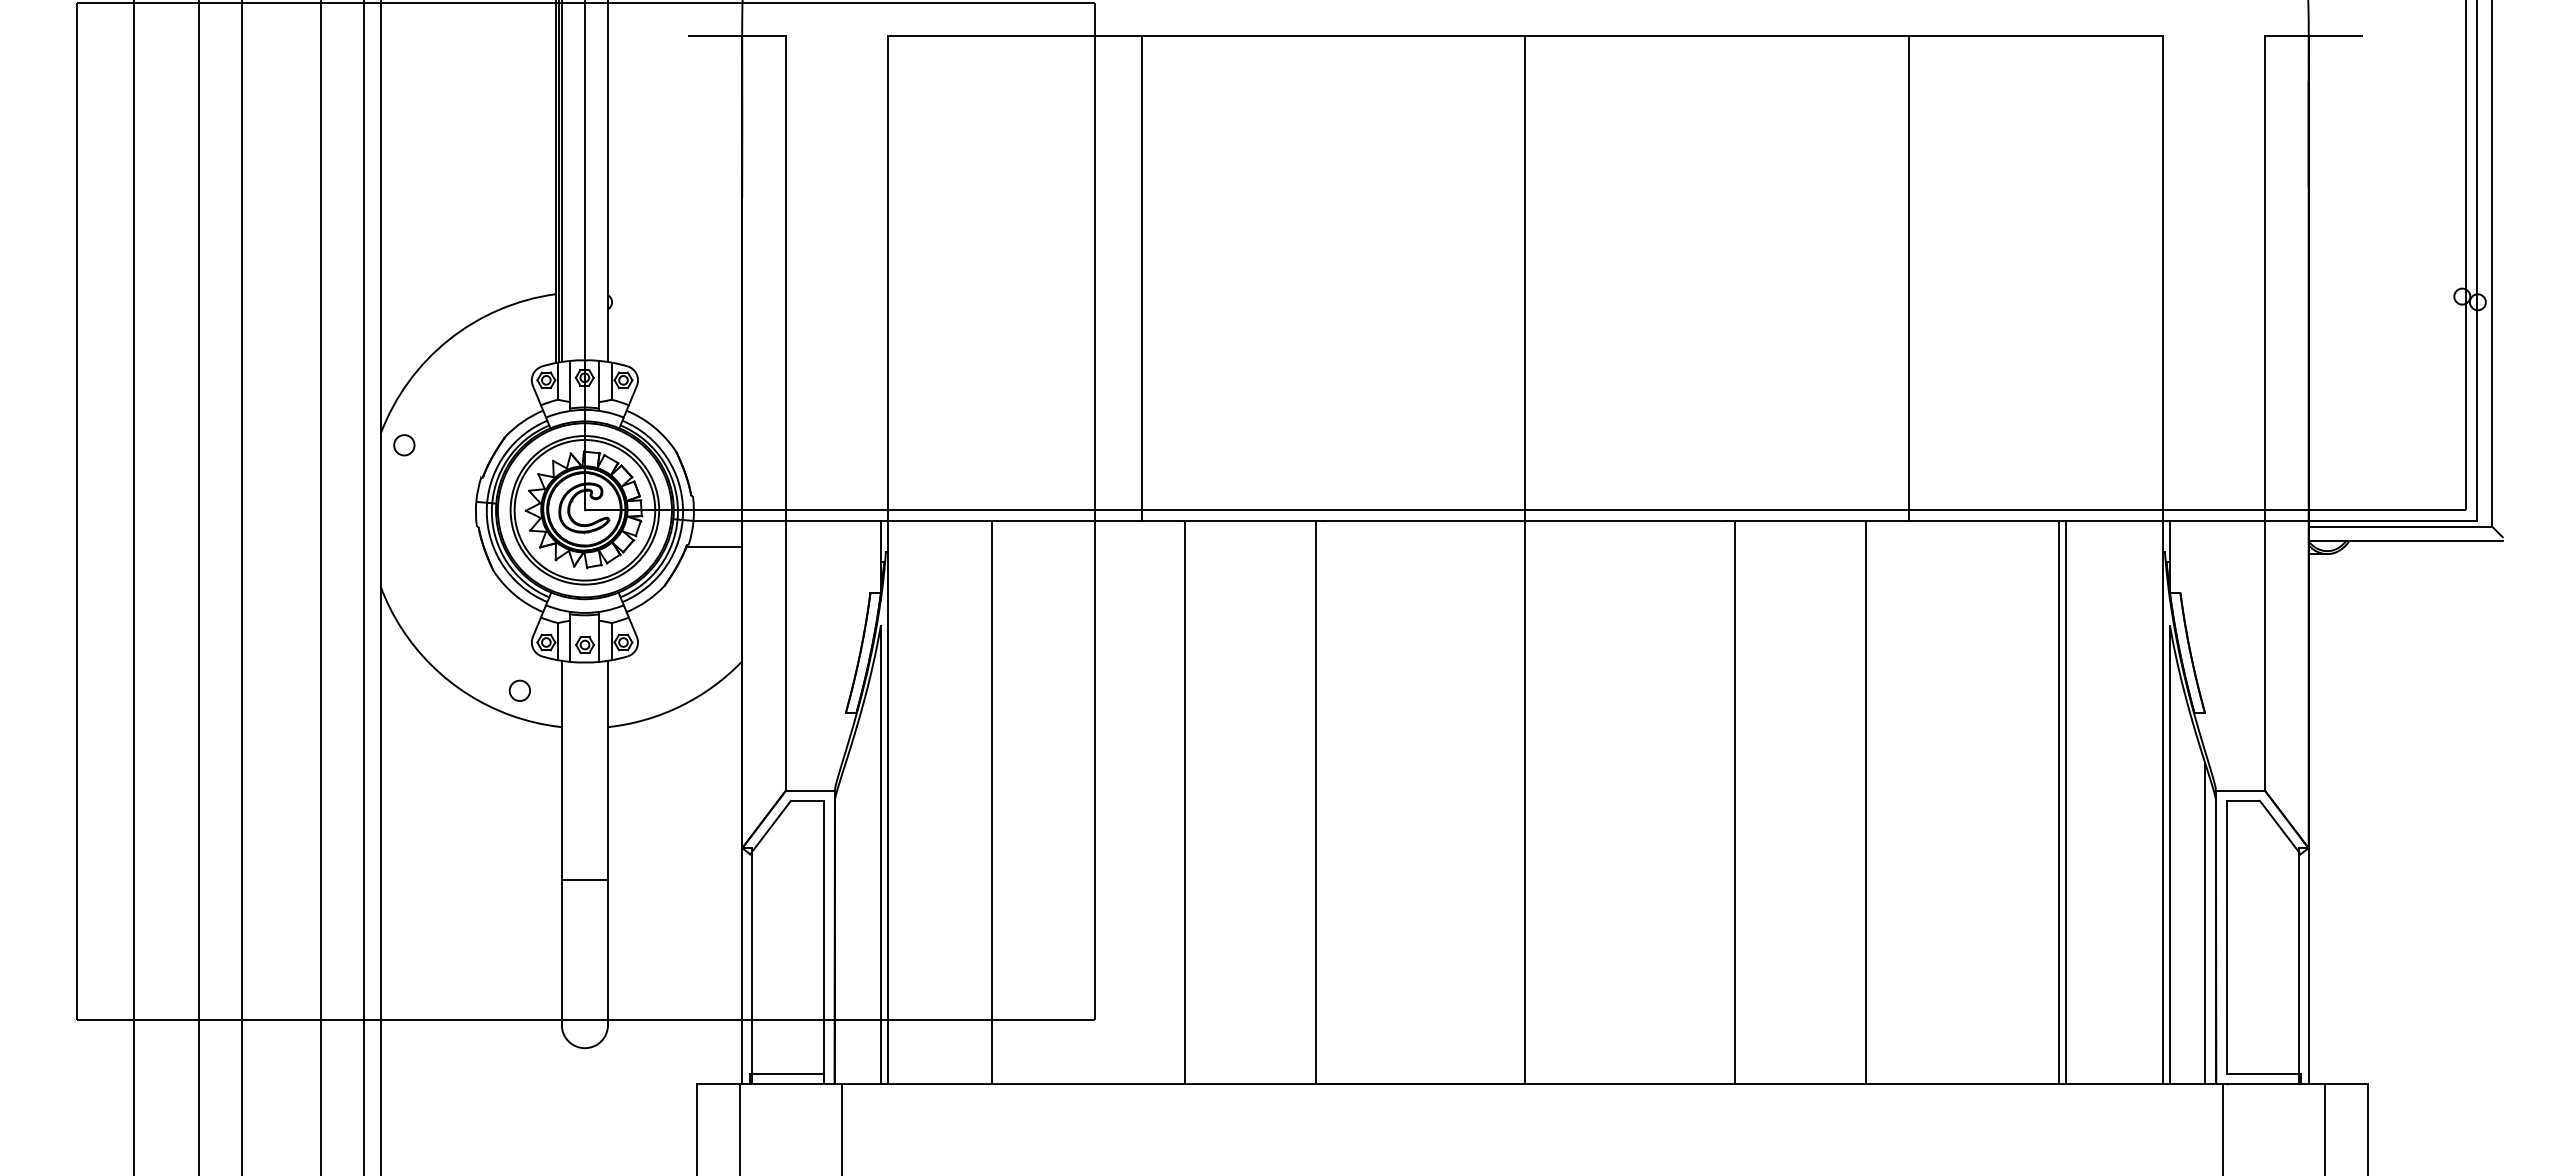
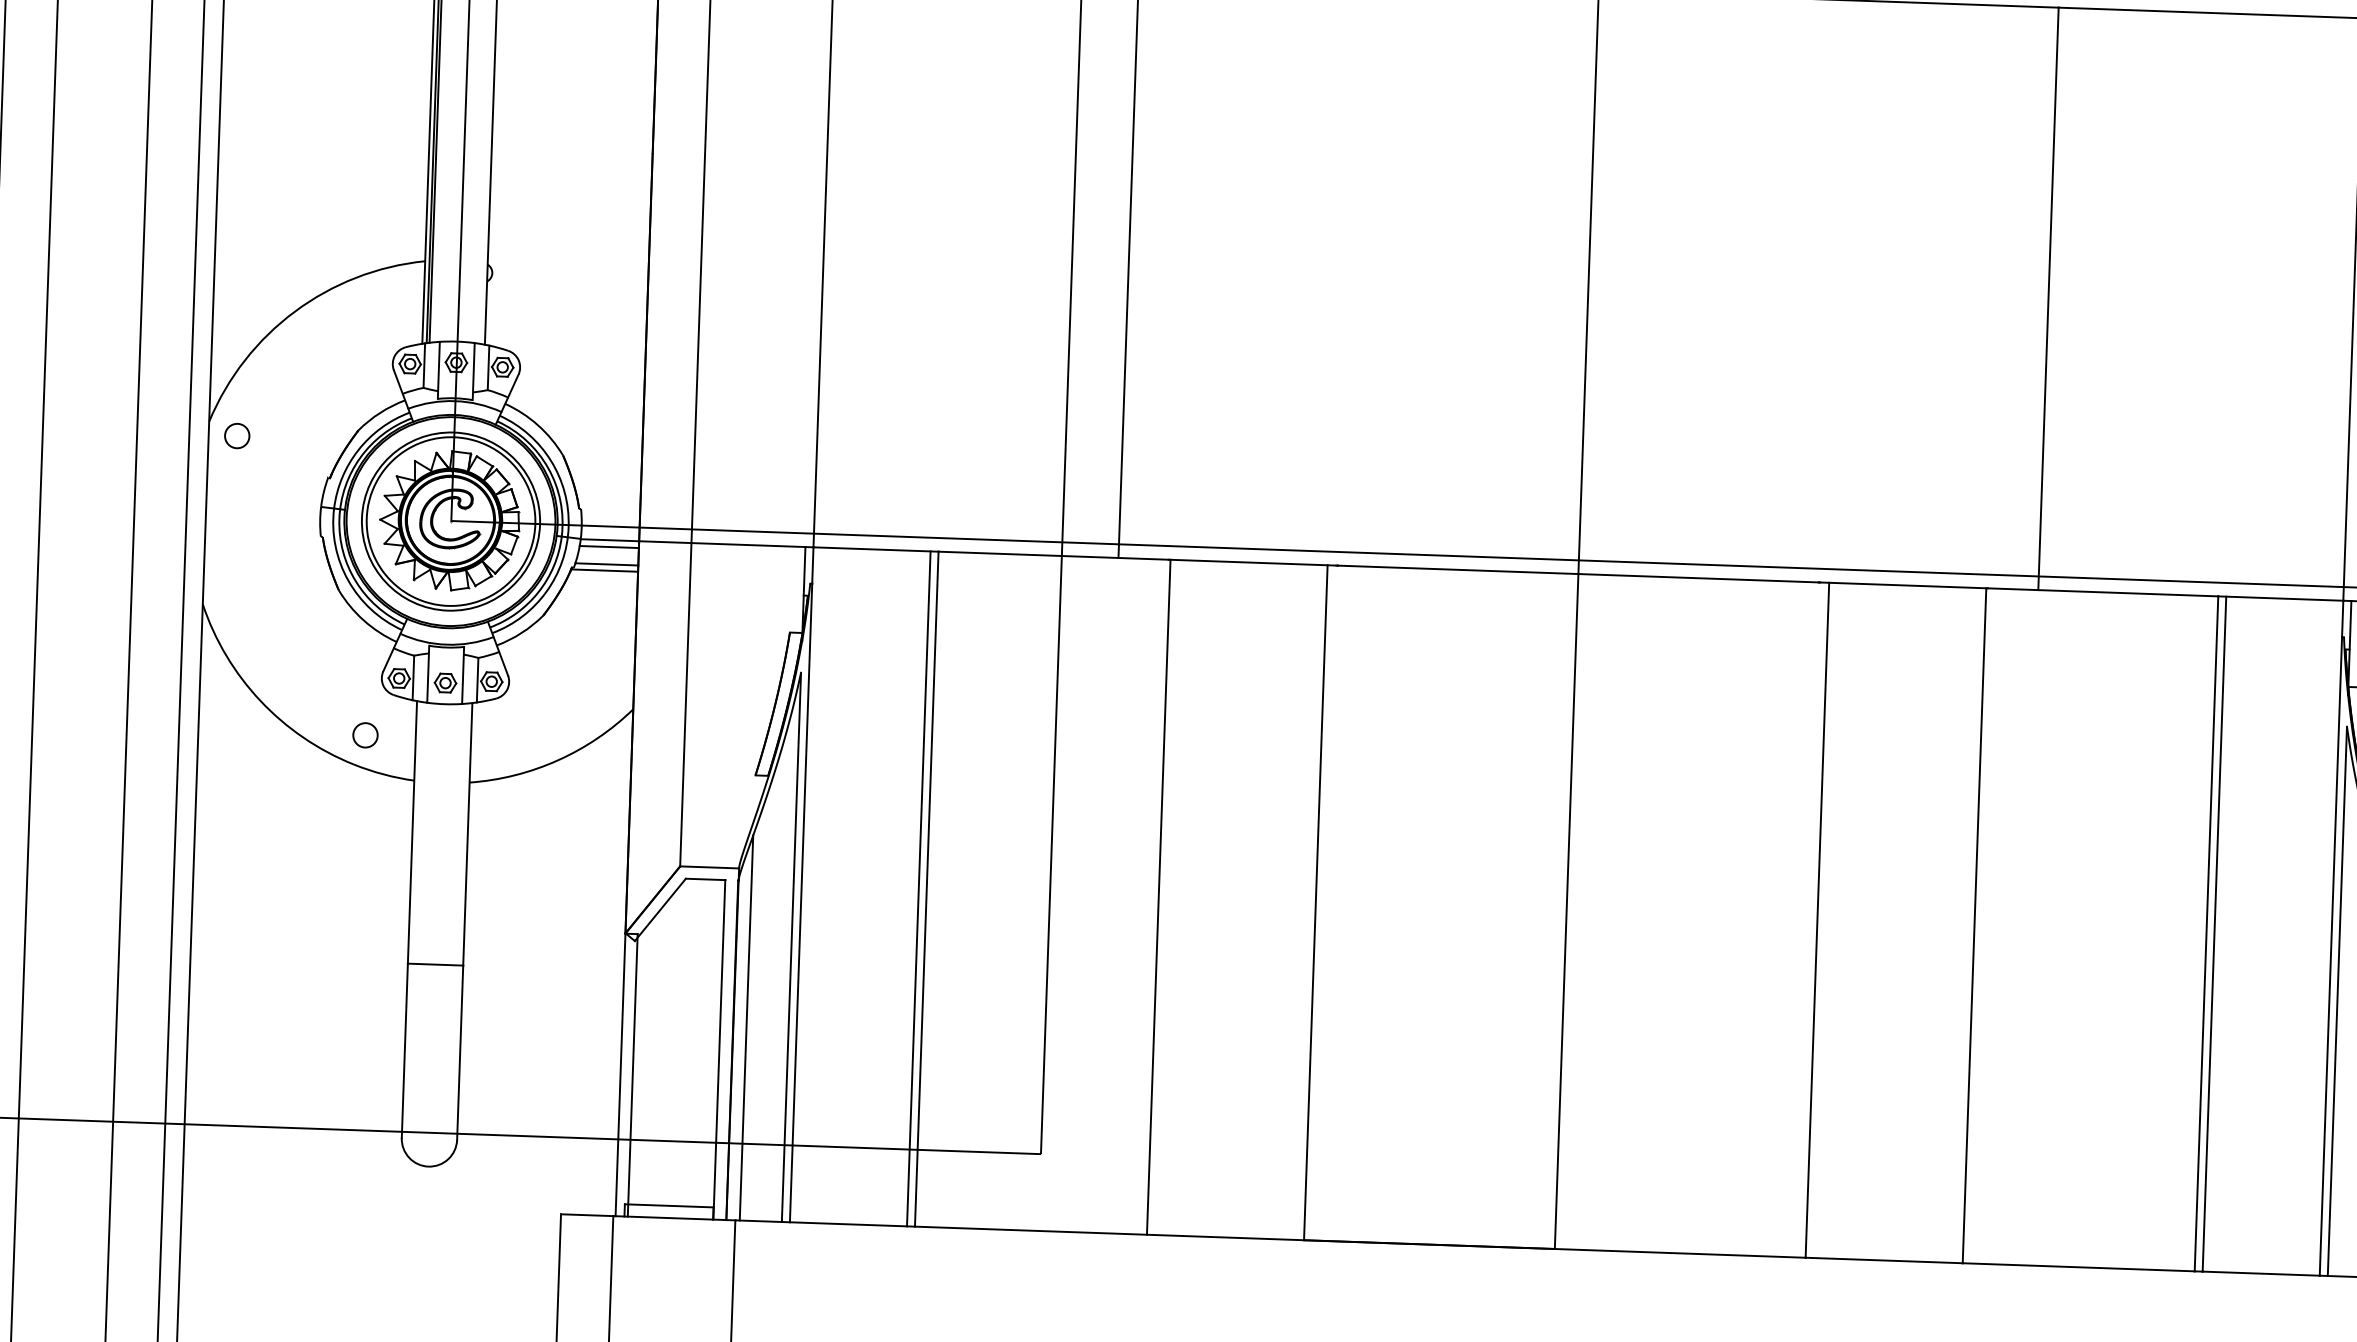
line: (717, 526) -> (609, 546), added
line: (715, 541) -> (606, 564), added
line: (985, 802) -> (919, 888), added
line: (845, 923) -> (746, 1027), added

